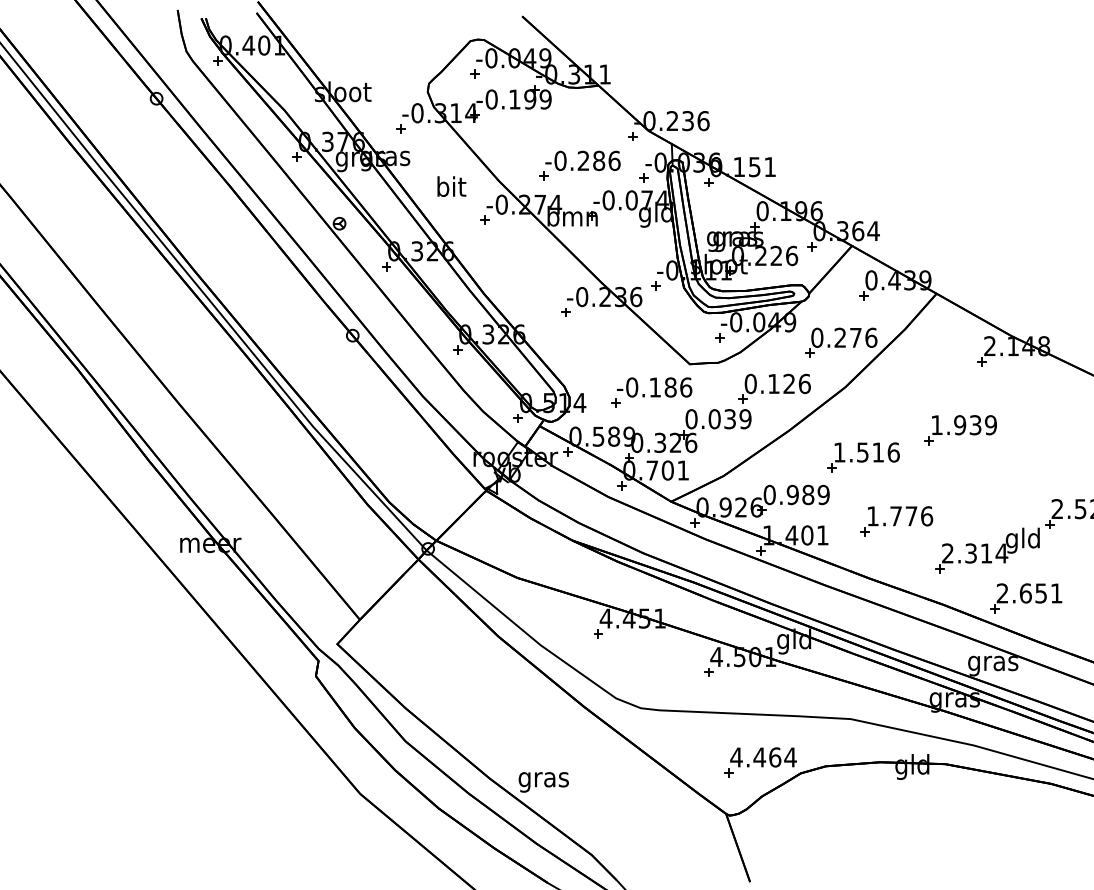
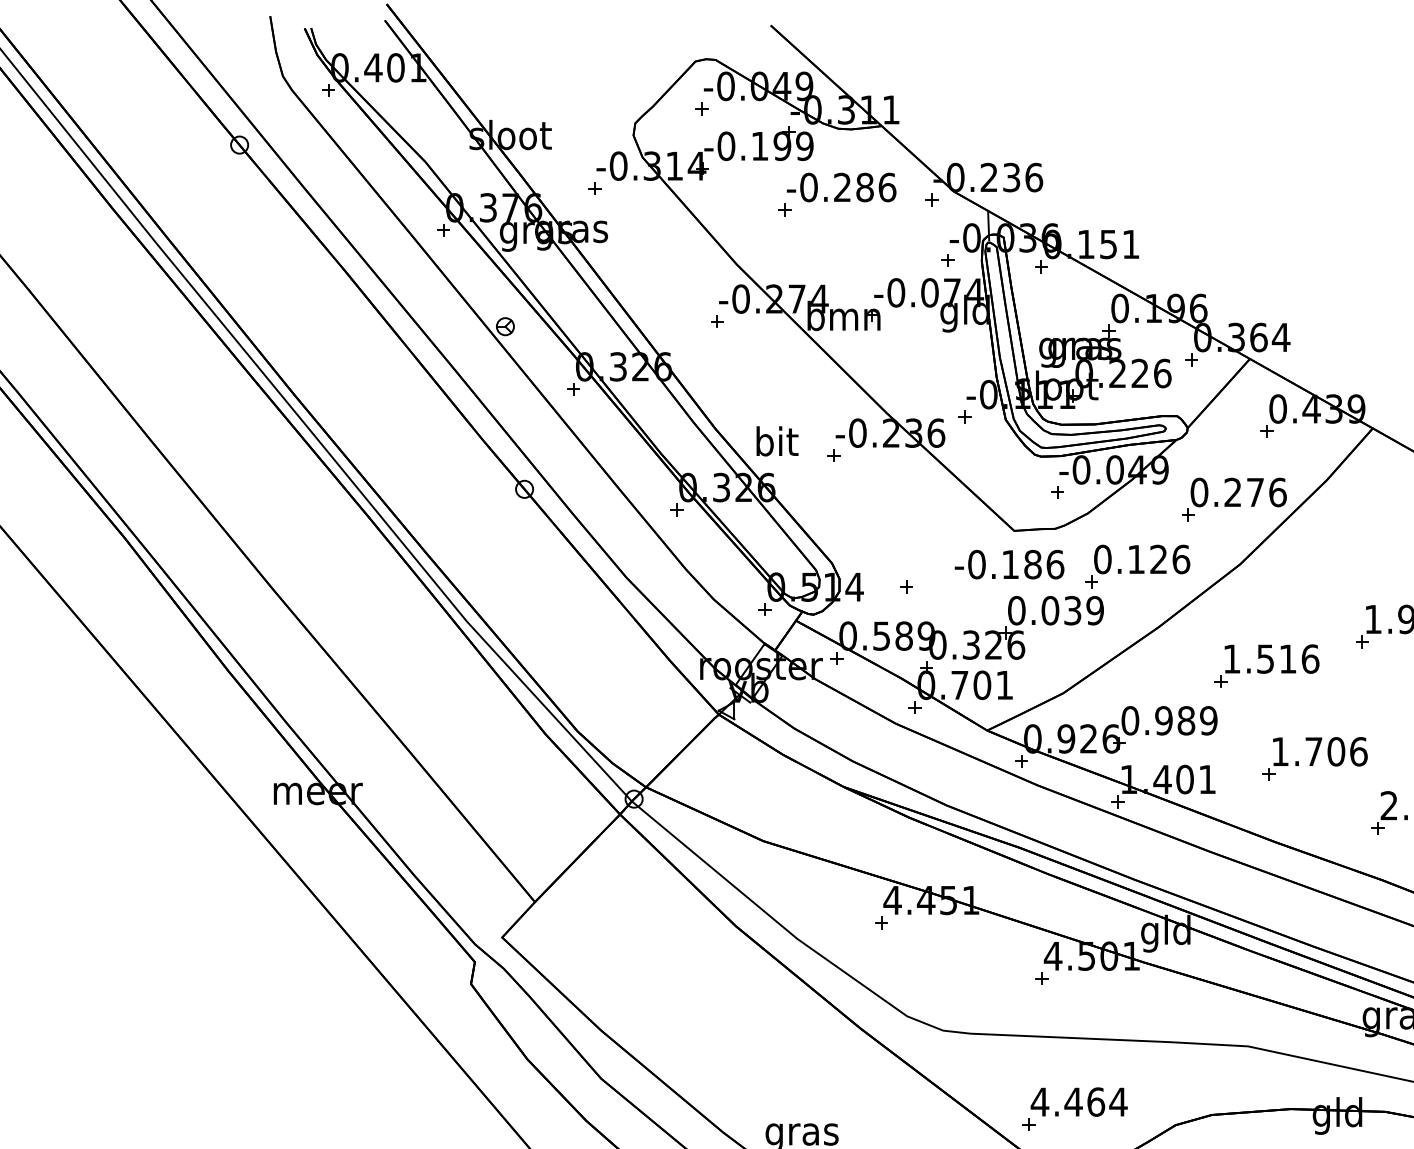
part: (579, 165) -> (836, 194), moved
text: (451, 186) -> (776, 441), moved
text: (654, 387) -> (1009, 564), moved
text: (911, 516) -> (1336, 752), 1.776 -> 1.706
part: (760, 762) -> (1074, 1109), moved

